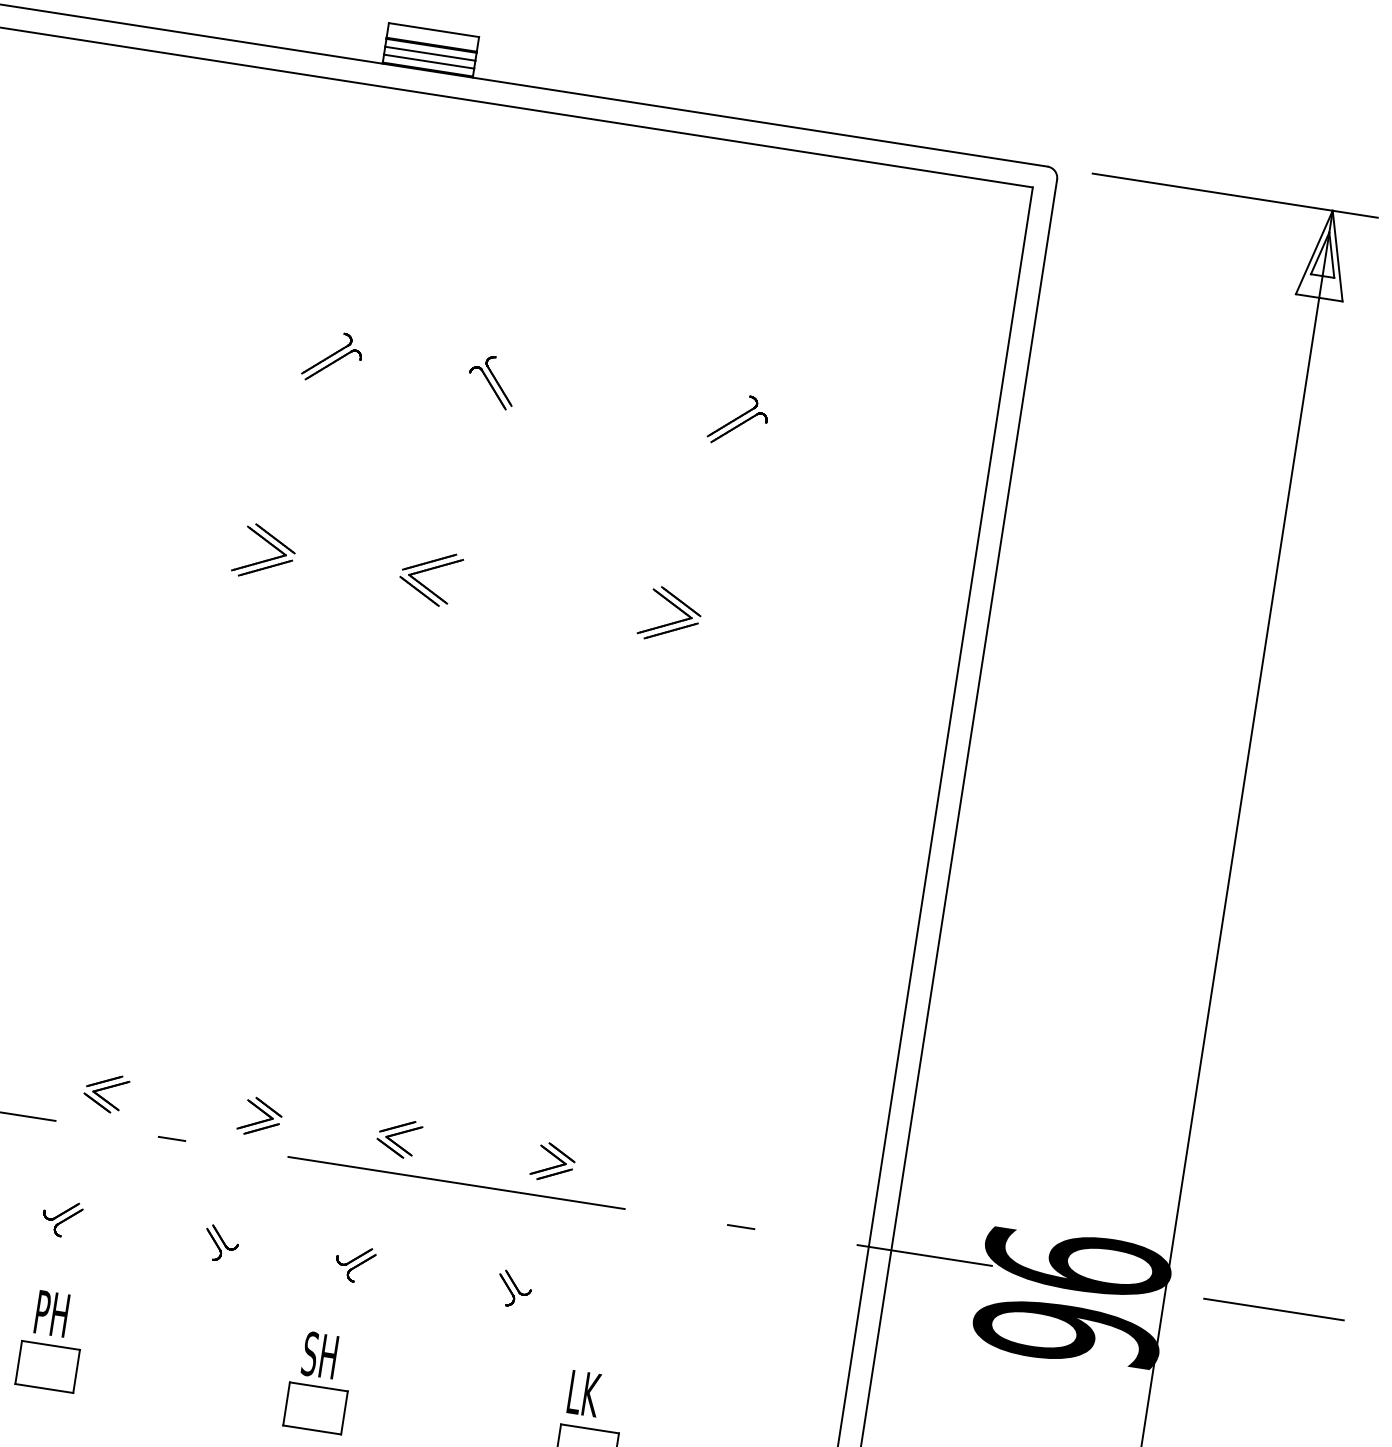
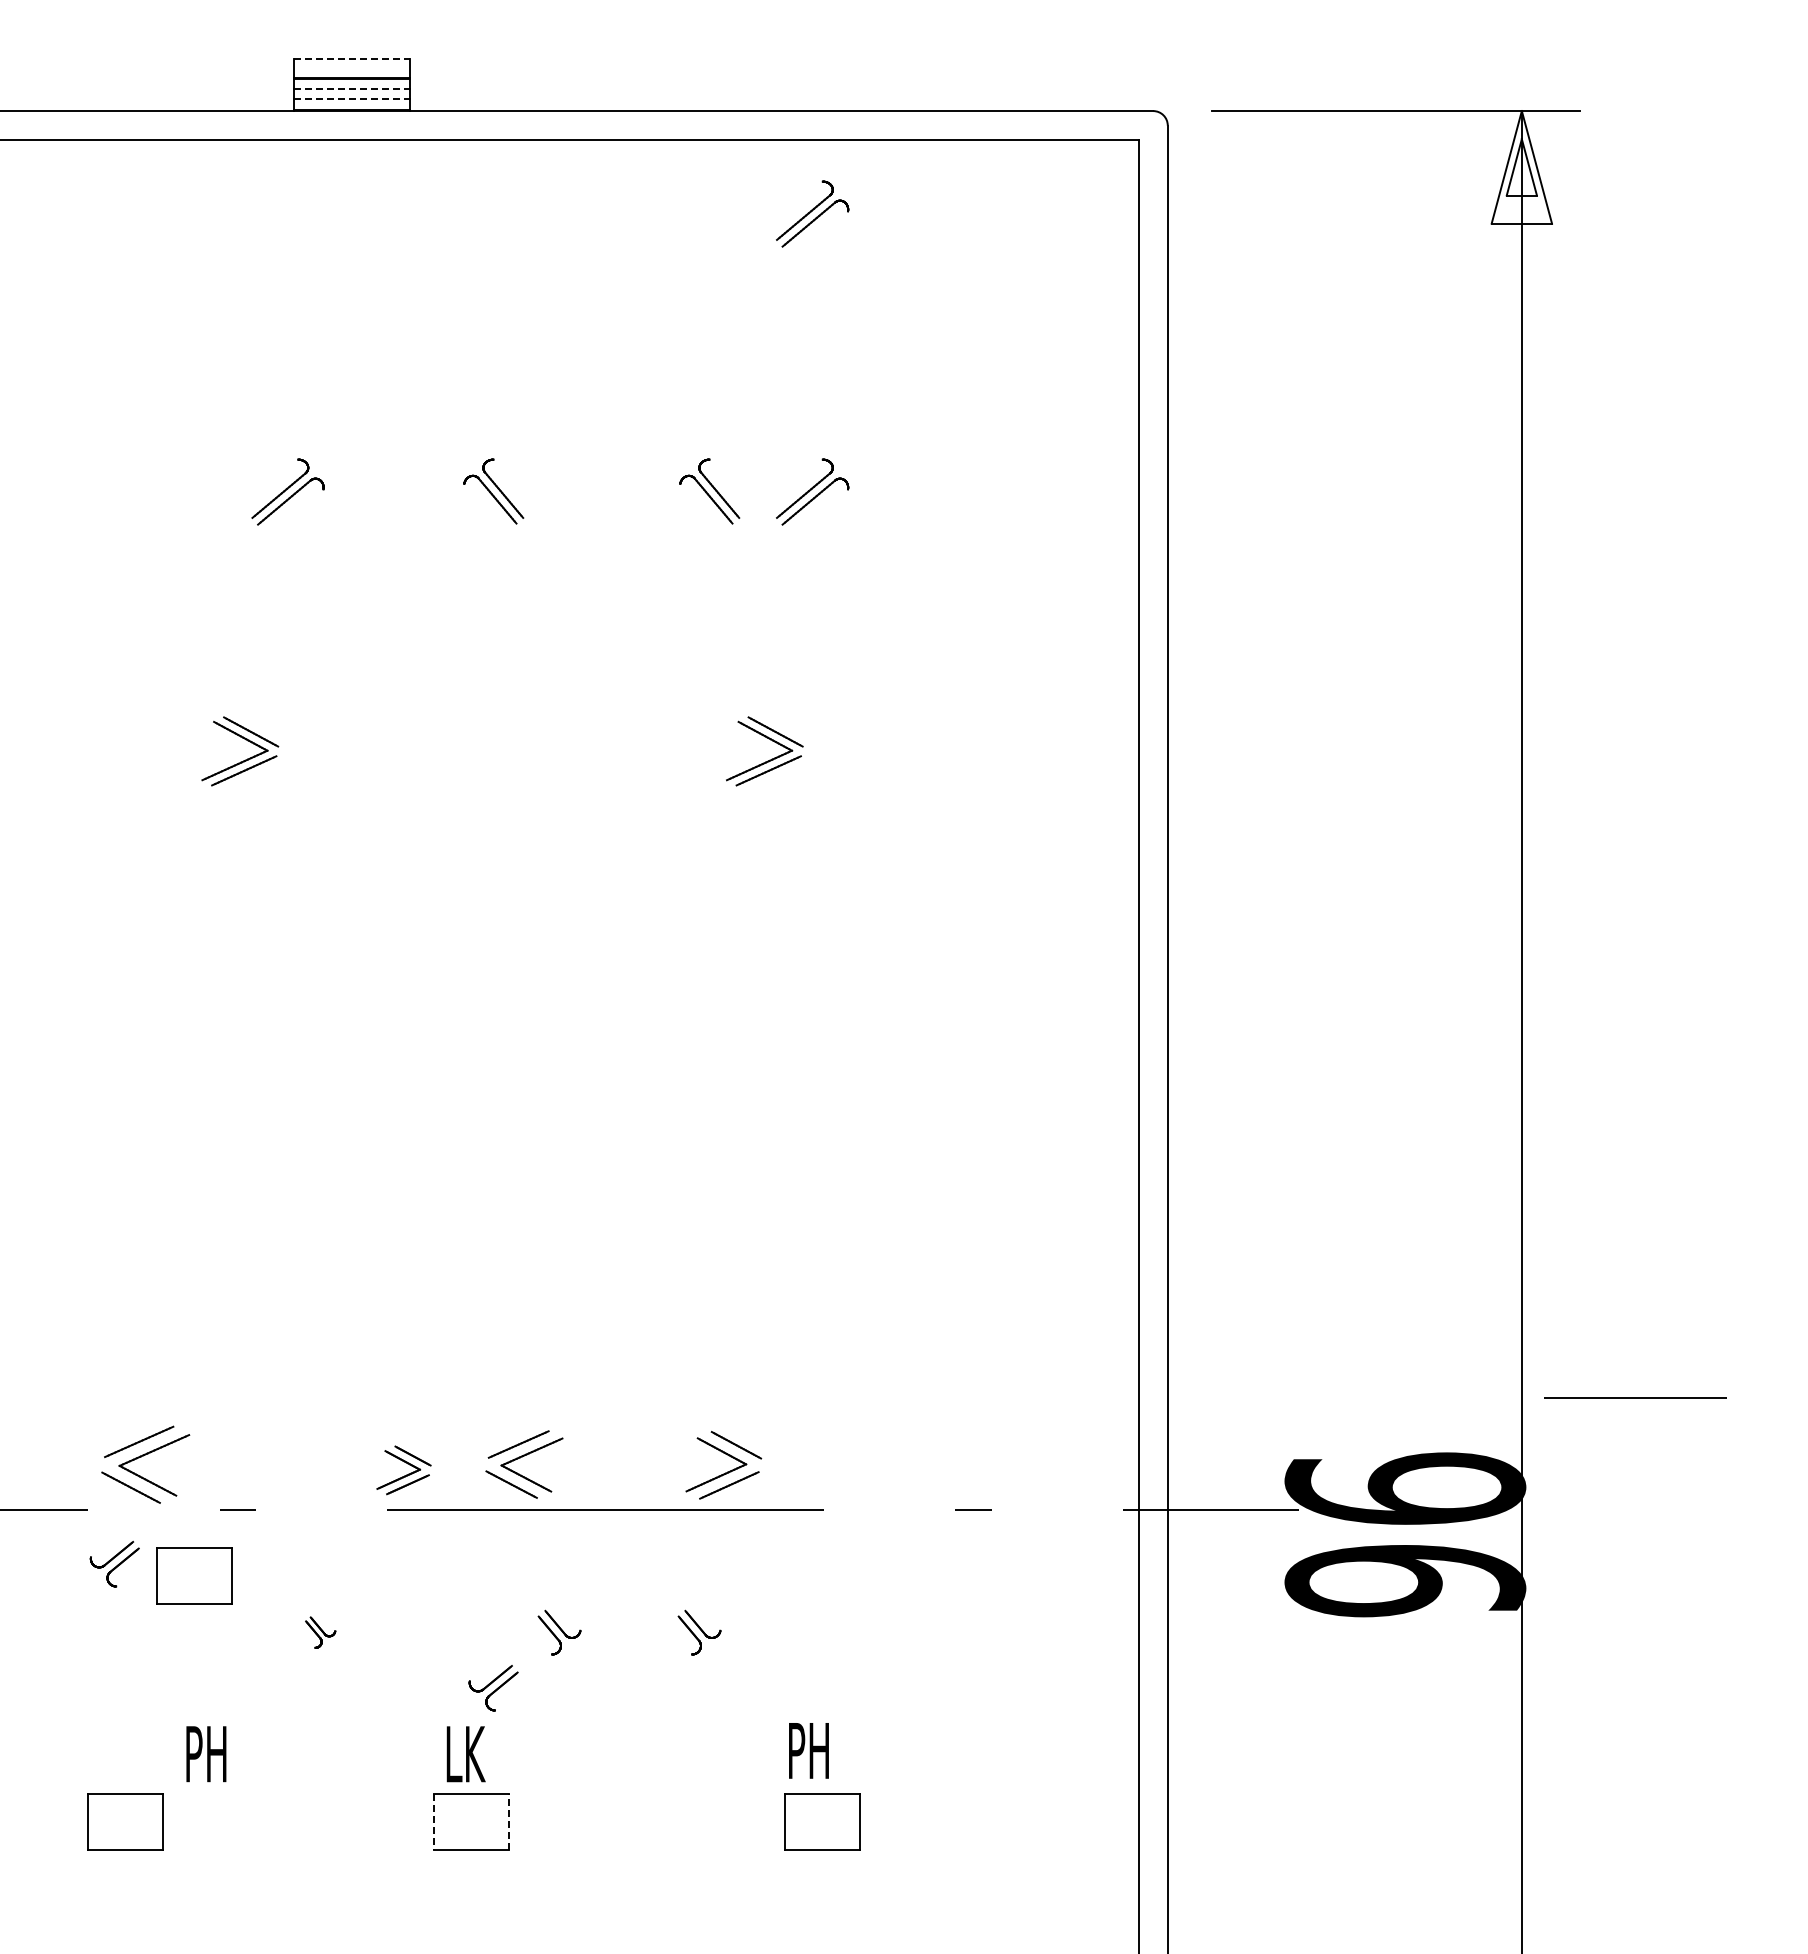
line: (434, 30) -> (352, 58), solid -> dashed
line: (430, 54) -> (352, 89), solid -> dashed
line: (429, 61) -> (352, 99), solid -> dashed
part: (771, 205) -> (812, 213), added
part: (658, 407) -> (709, 491), added
part: (427, 570) -> (449, 742), removed
part: (106, 1092) -> (145, 1464), size x1.6
part: (259, 1117) -> (403, 1470), moved
part: (399, 1138) -> (524, 1464), size x1.4
part: (553, 1162) -> (723, 1465), size x1.4
part: (130, 1184) -> (194, 1575), added
part: (62, 1218) -> (114, 1563), moved
part: (221, 1243) -> (320, 1632), size x0.7
part: (355, 1264) -> (493, 1688), moved
part: (406, 1272) -> (559, 1632), added
line: (1274, 1309) -> (1635, 1397), moved
text: (52, 1314) -> (206, 1754), moved
text: (319, 1355) -> (466, 1754), SH -> LK
text: (586, 1393) -> (810, 1750), LK -> PH
line: (286, 1404) -> (434, 1822), solid -> dashed
line: (344, 1413) -> (509, 1822), solid -> dashed

